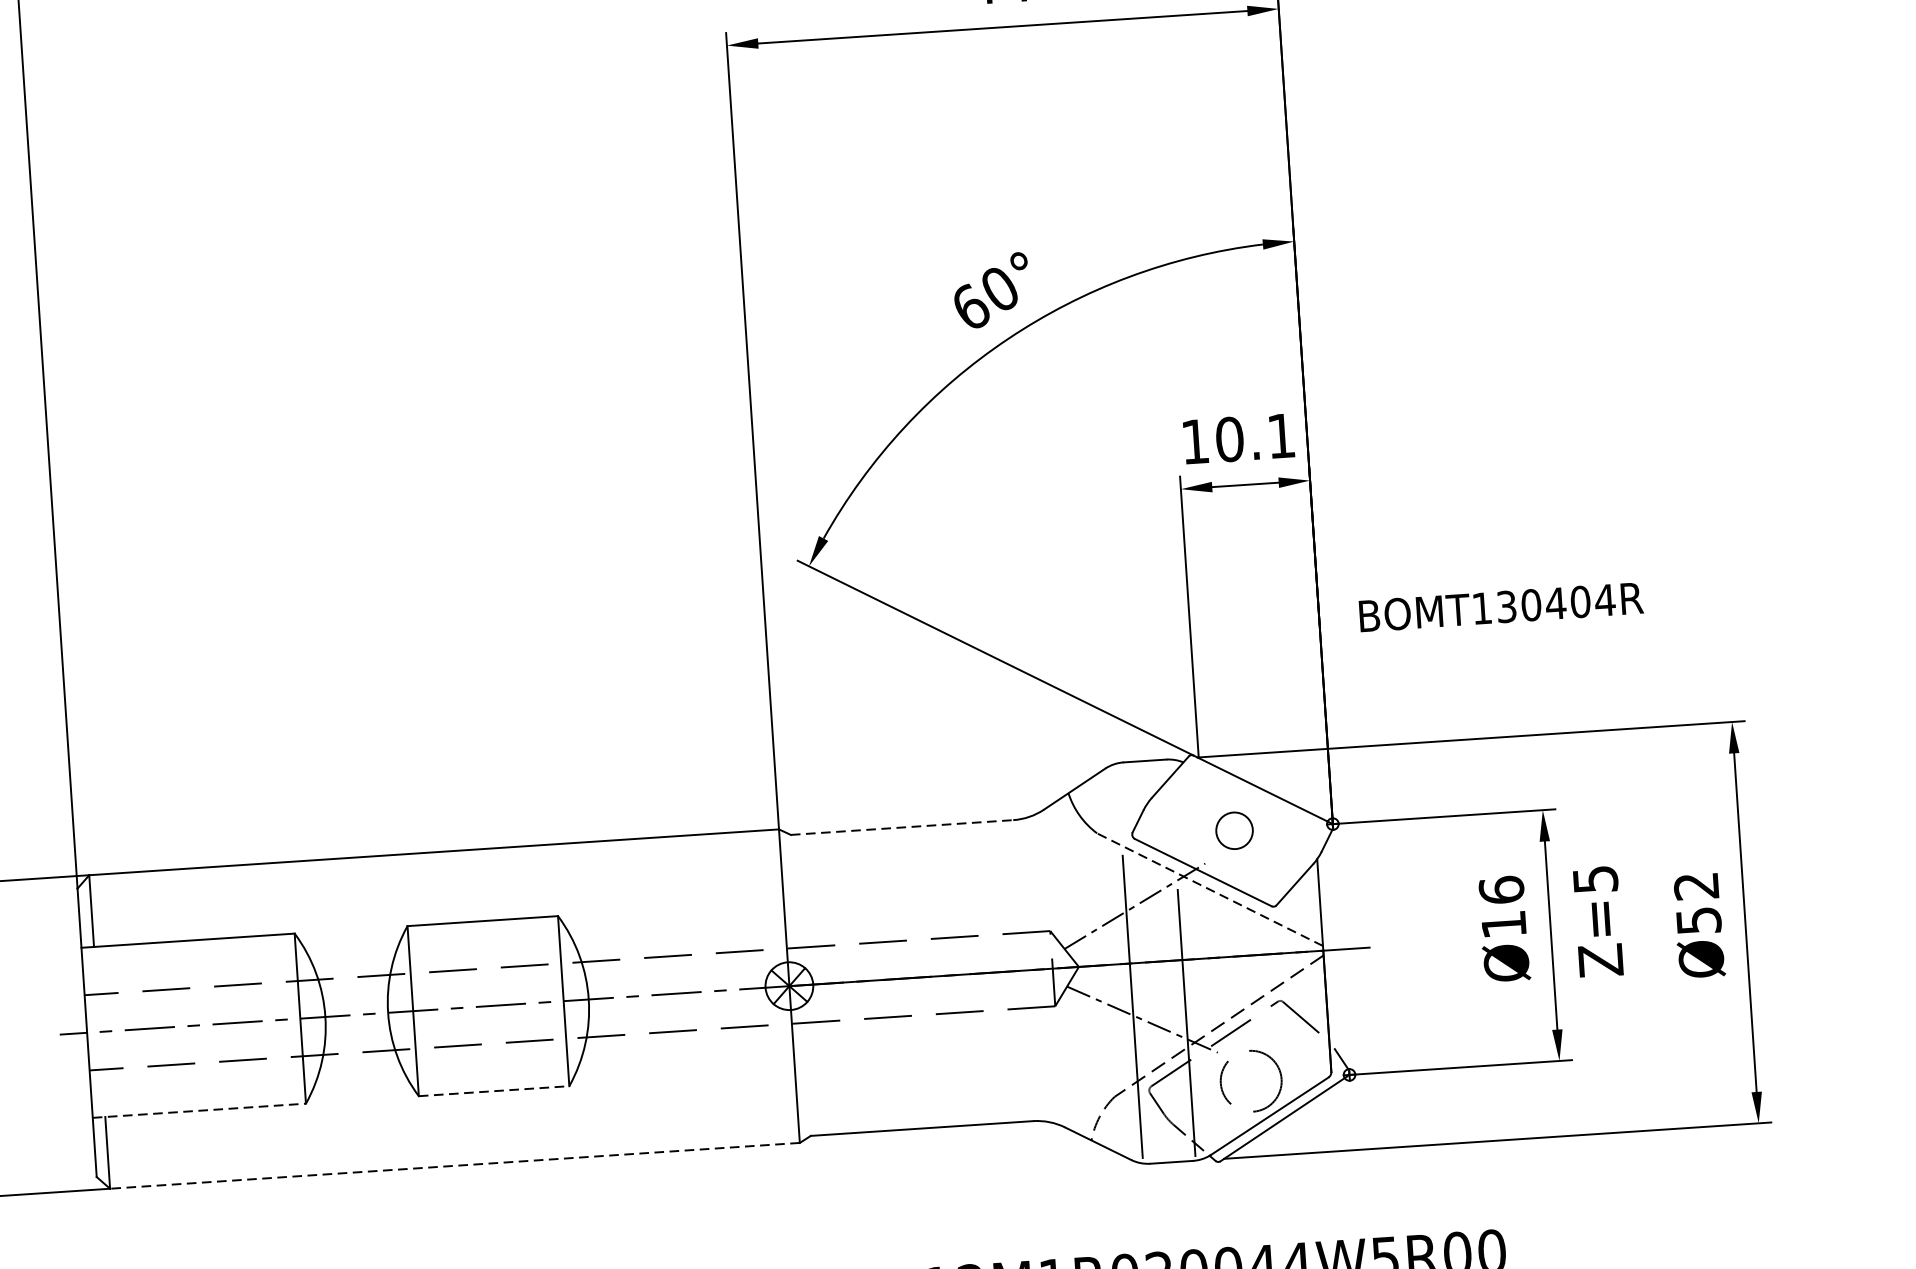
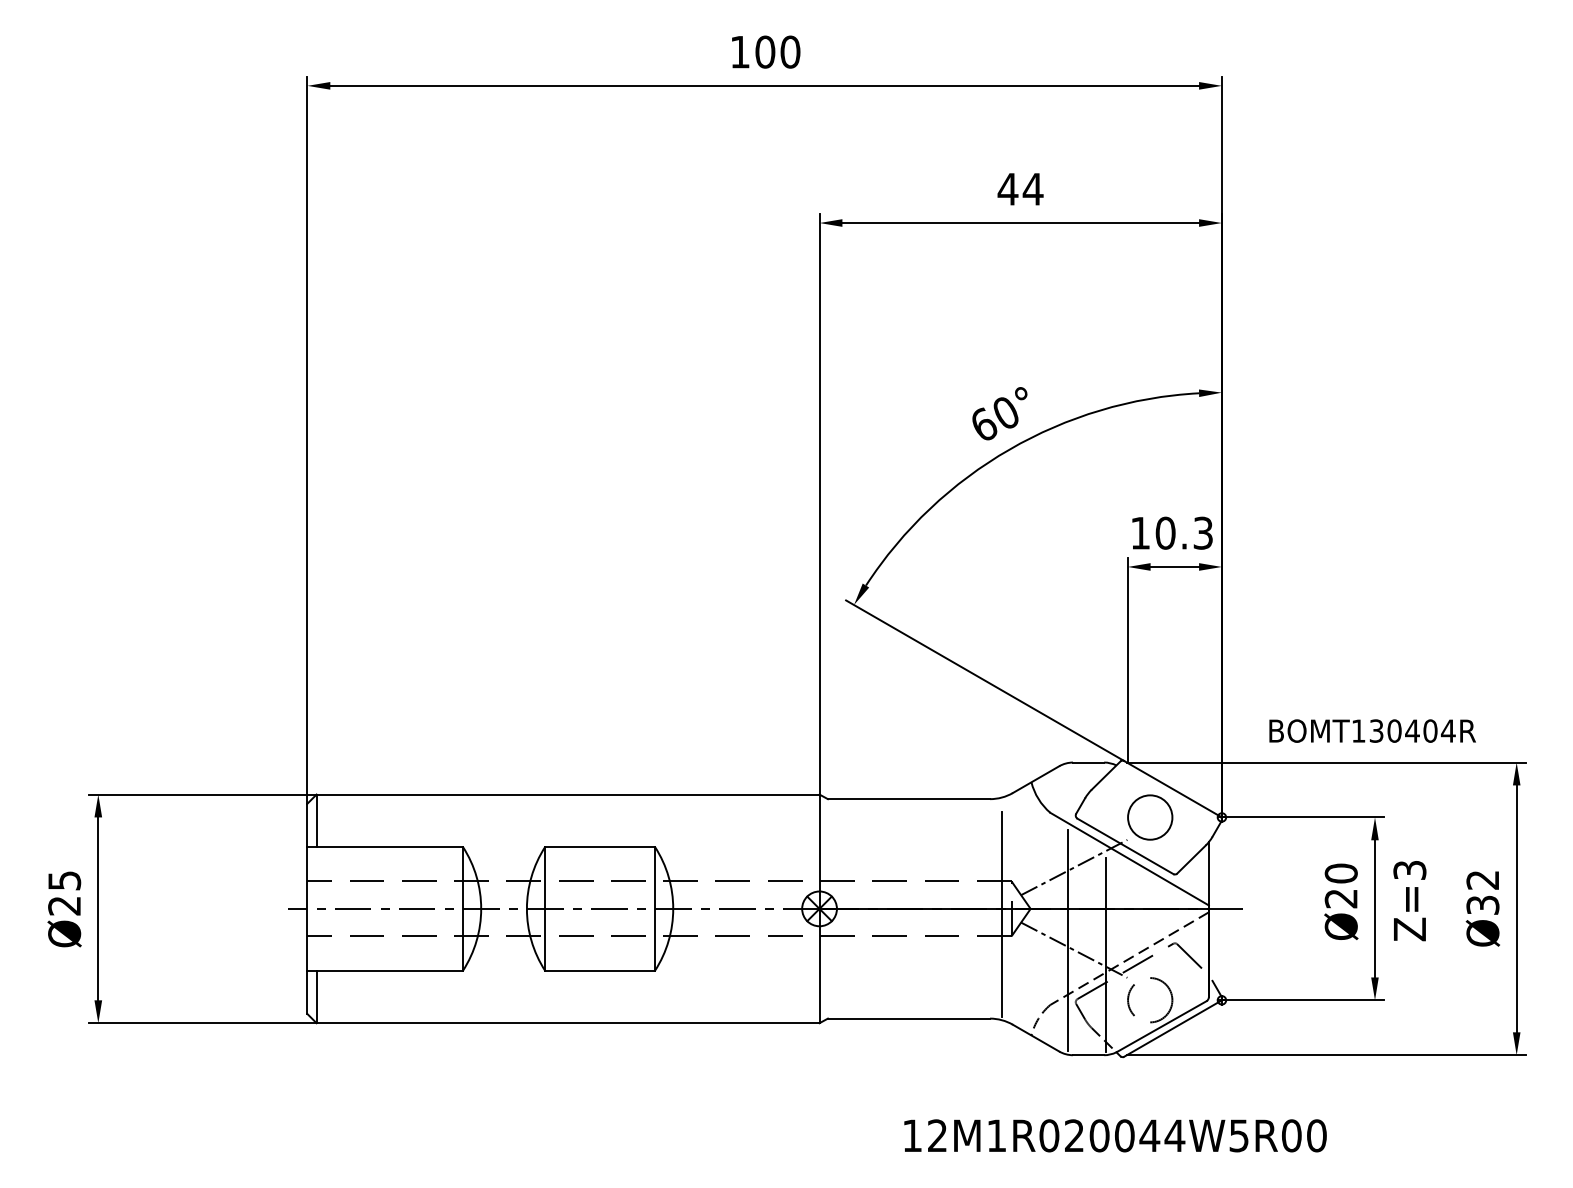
text: (1280, 435) -> (1202, 532), 10.1 -> 10.3
text: (1501, 606) -> (1372, 730), moved
line: (902, 827) -> (909, 799), dashed -> solid
circle: (1234, 830) -> (1150, 817), size x1.67
text: (1594, 879) -> (1409, 870), Z=5 -> Z=3
line: (1209, 890) -> (1129, 859), dashed -> solid
text: (1501, 906) -> (1340, 885), Ø16 -> Ø20
text: (1698, 919) -> (1482, 904), Ø52 -> Ø32
line: (1040, 977) -> (1002, 914), added
line: (494, 1090) -> (600, 970), dashed -> solid
line: (199, 1110) -> (385, 970), dashed -> solid
line: (454, 1166) -> (567, 1023), dashed -> solid

